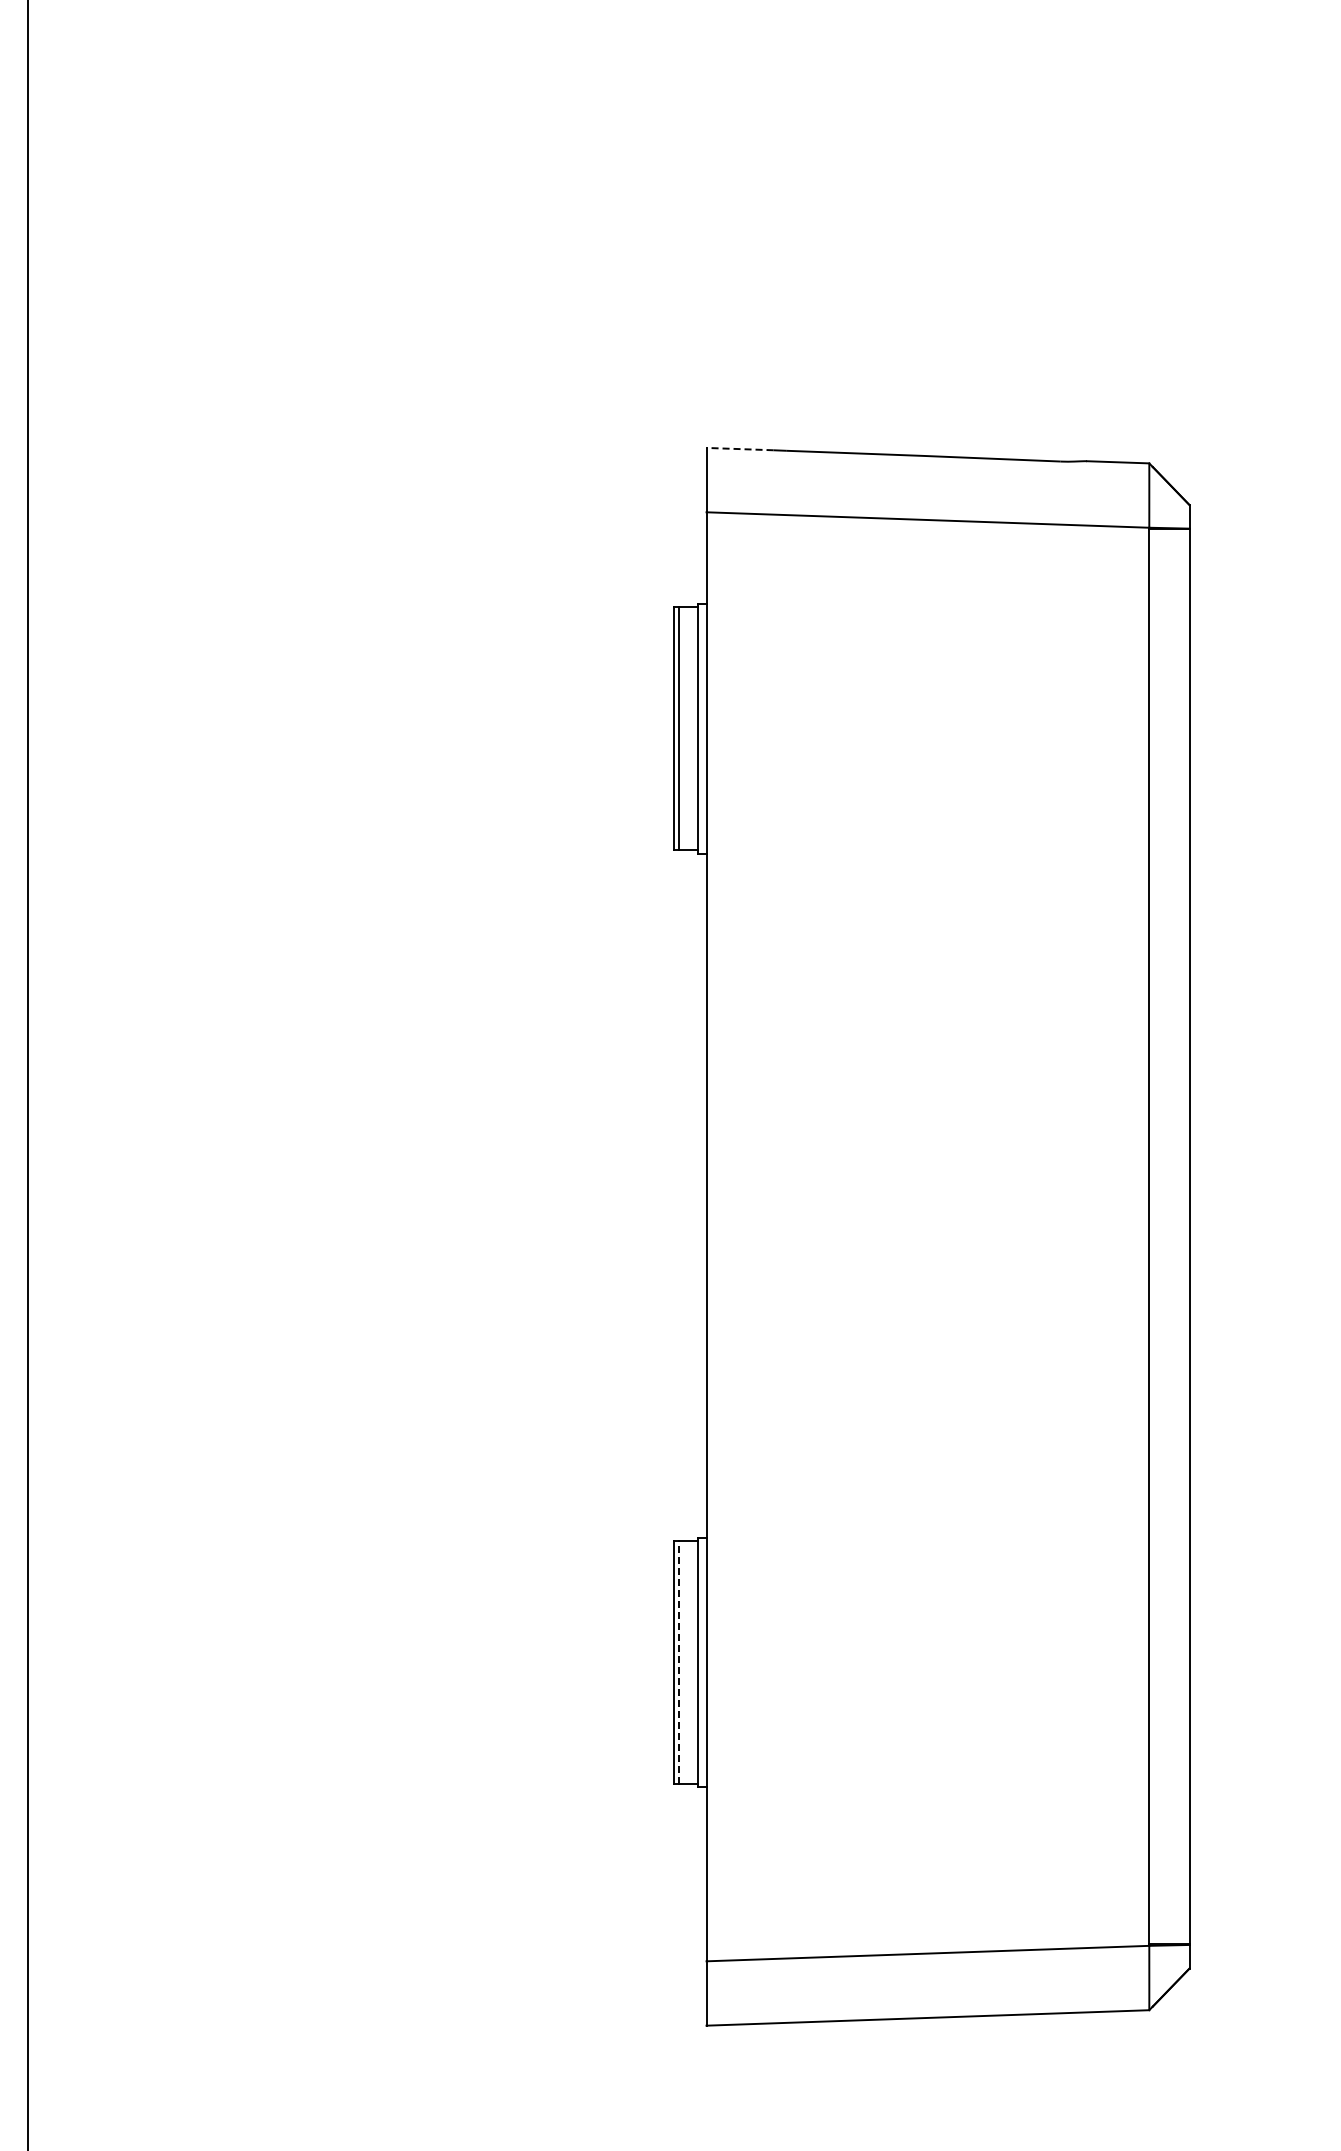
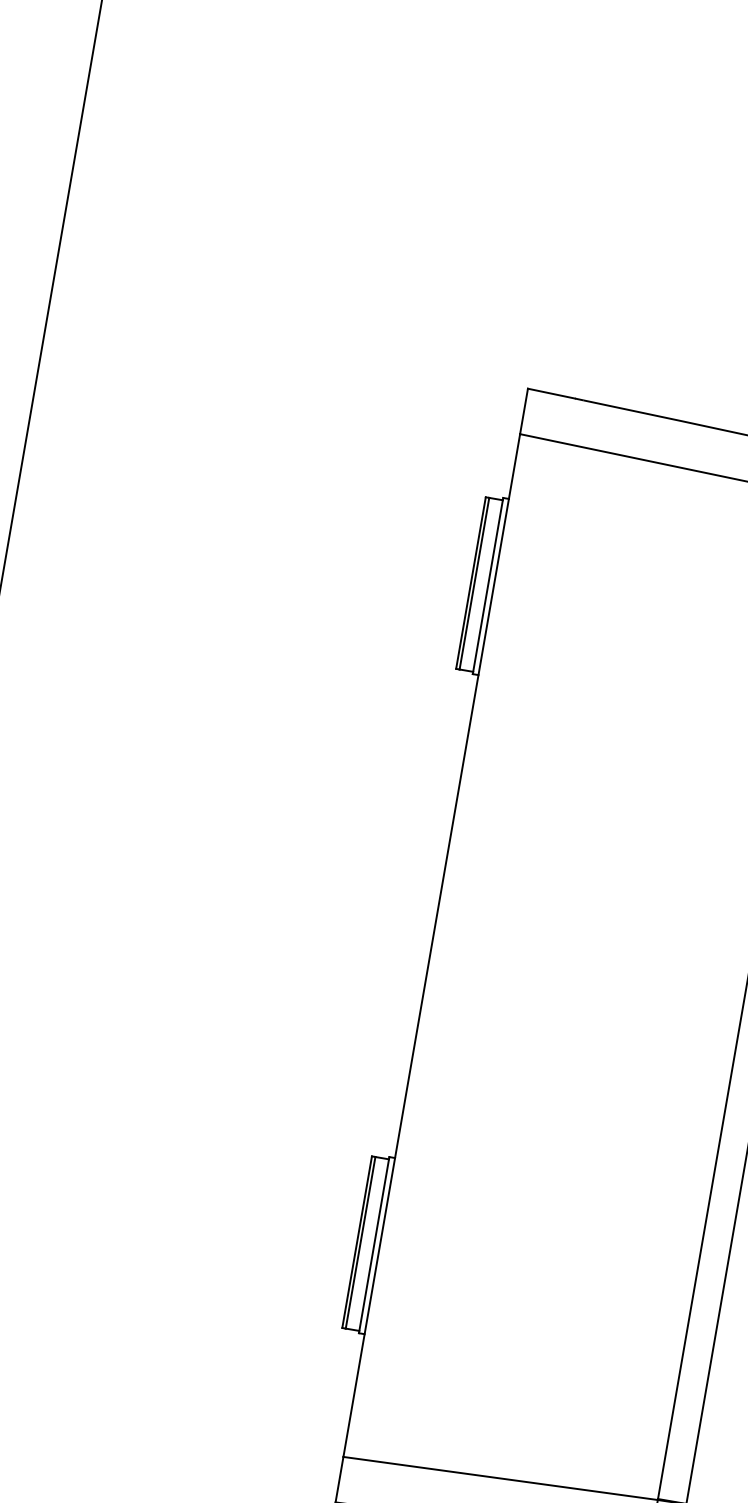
line: (740, 449) -> (551, 393), dashed -> solid
line: (679, 1662) -> (360, 1242), dashed -> solid

